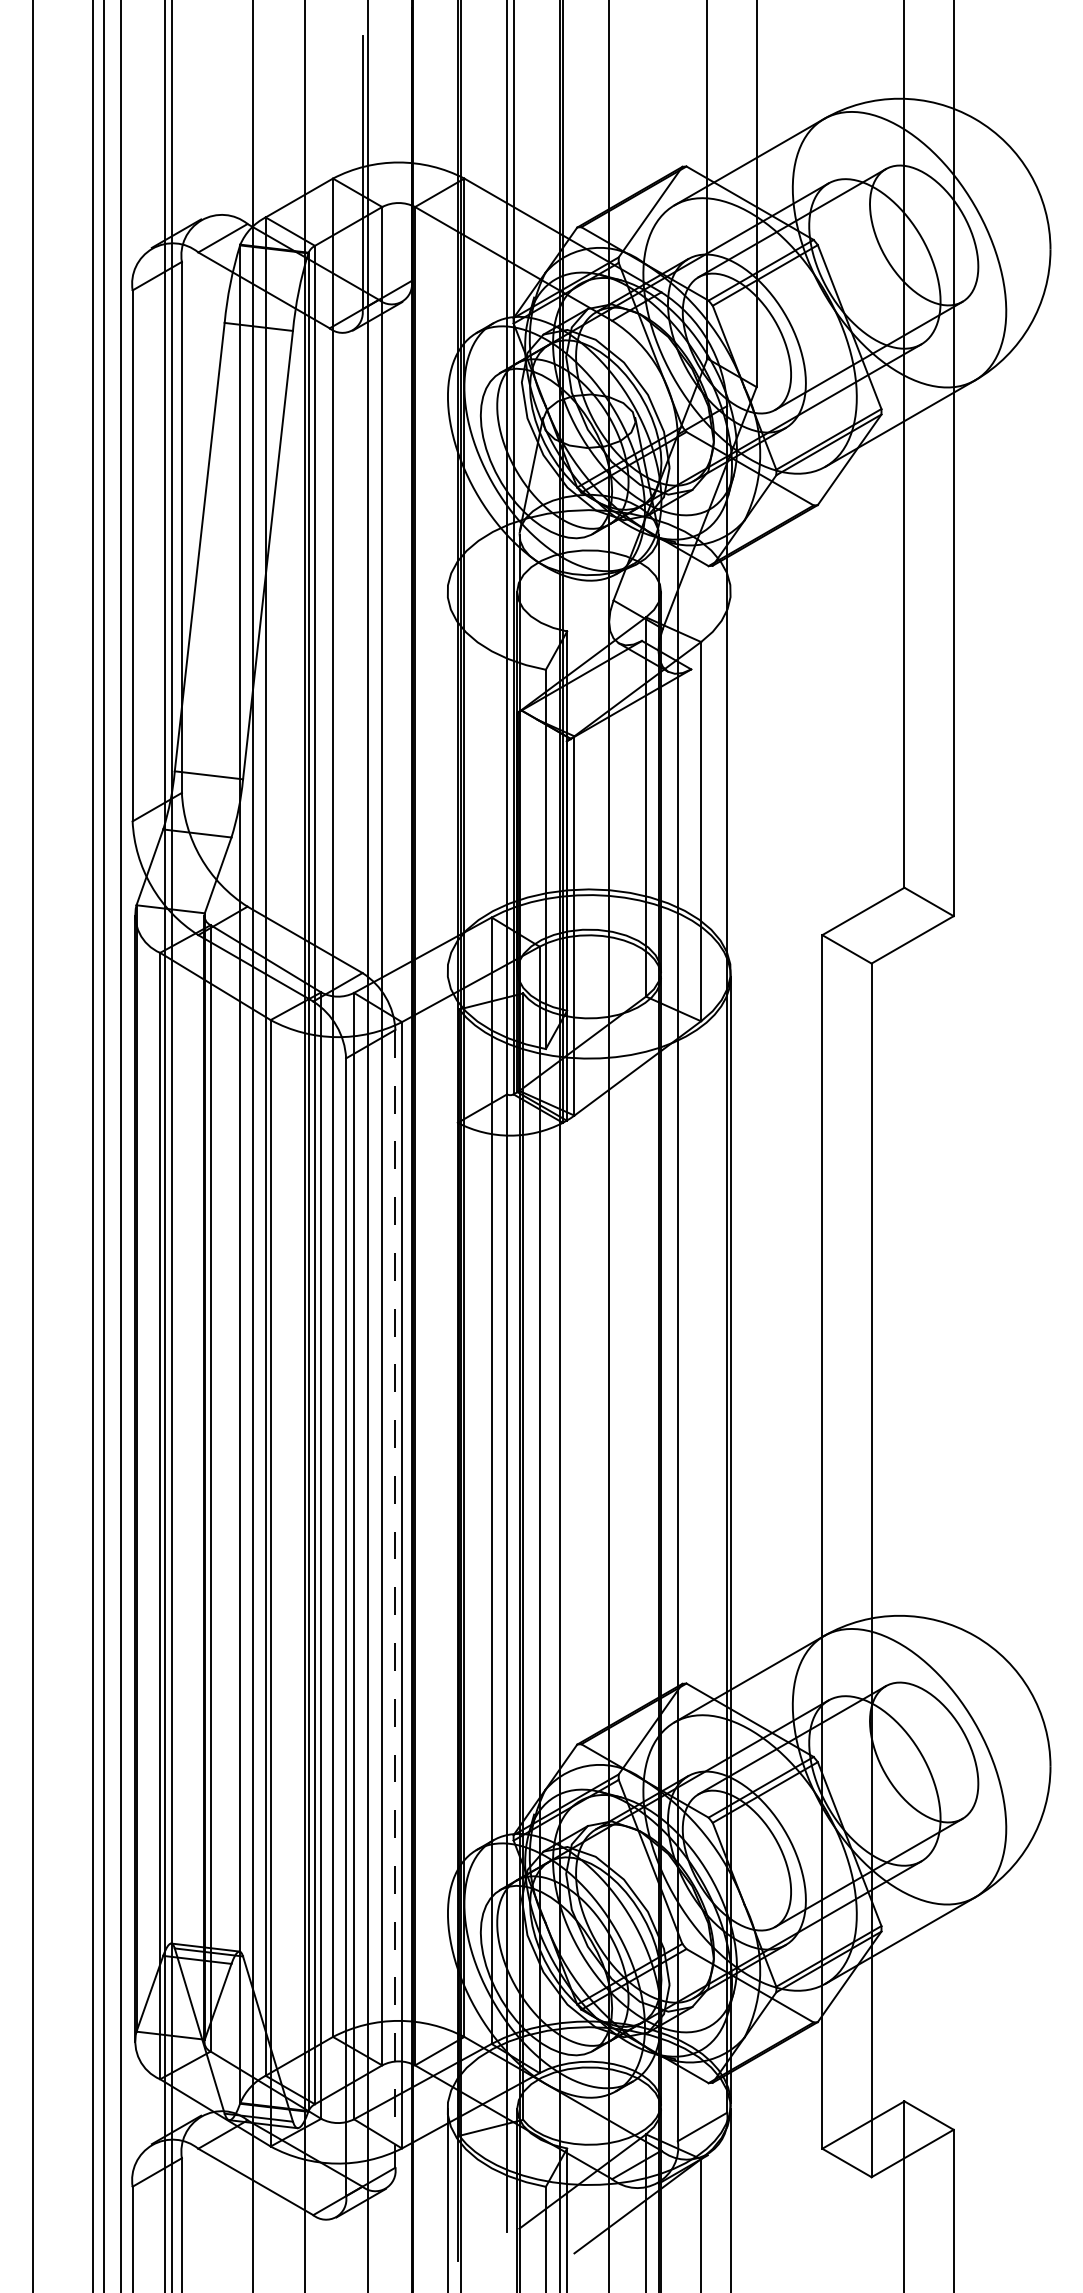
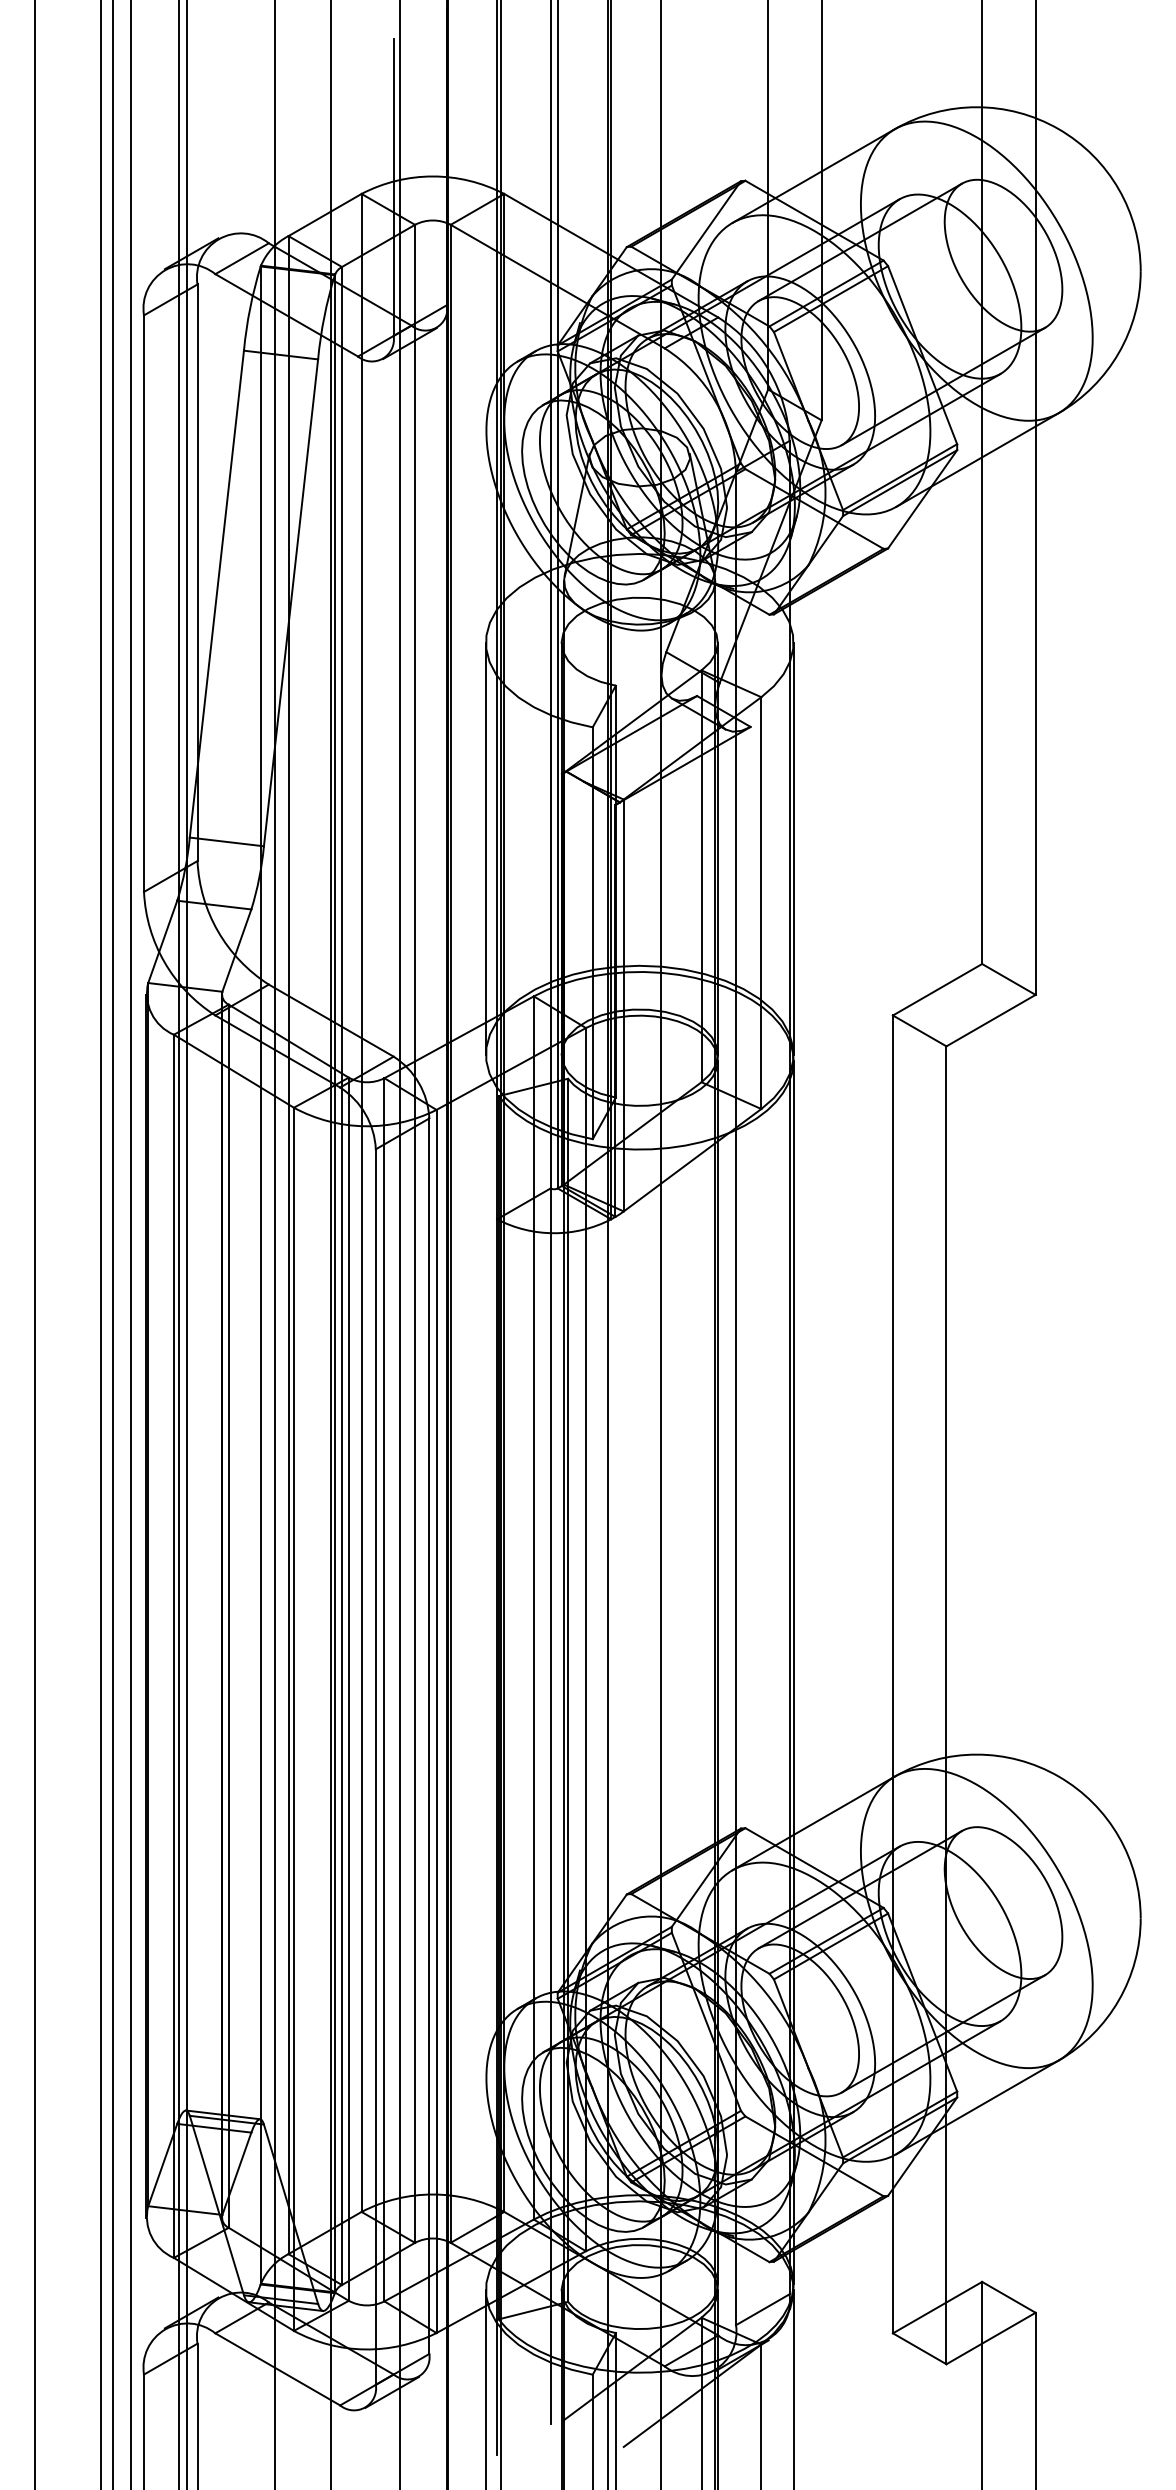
line: (447, 781) -> (485, 848), added
line: (730, 781) -> (793, 848), added
line: (395, 1598) -> (429, 1735), dashed -> solid

